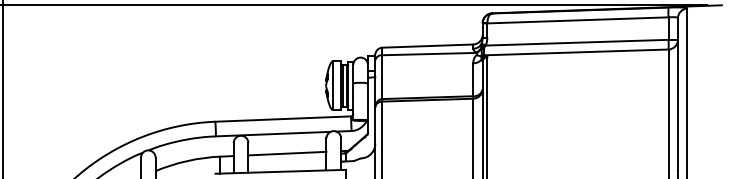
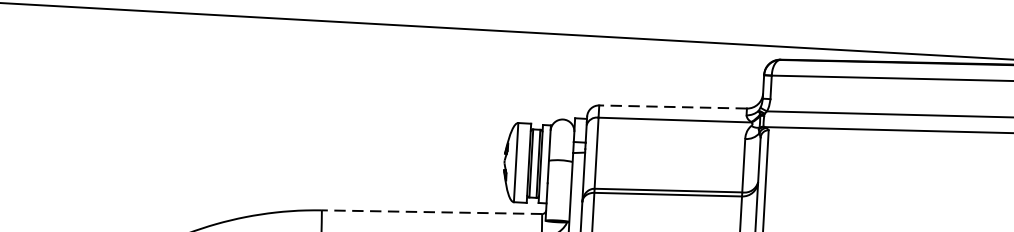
line: (427, 46) -> (672, 107), solid -> dashed
line: (283, 119) -> (432, 212), solid -> dashed

